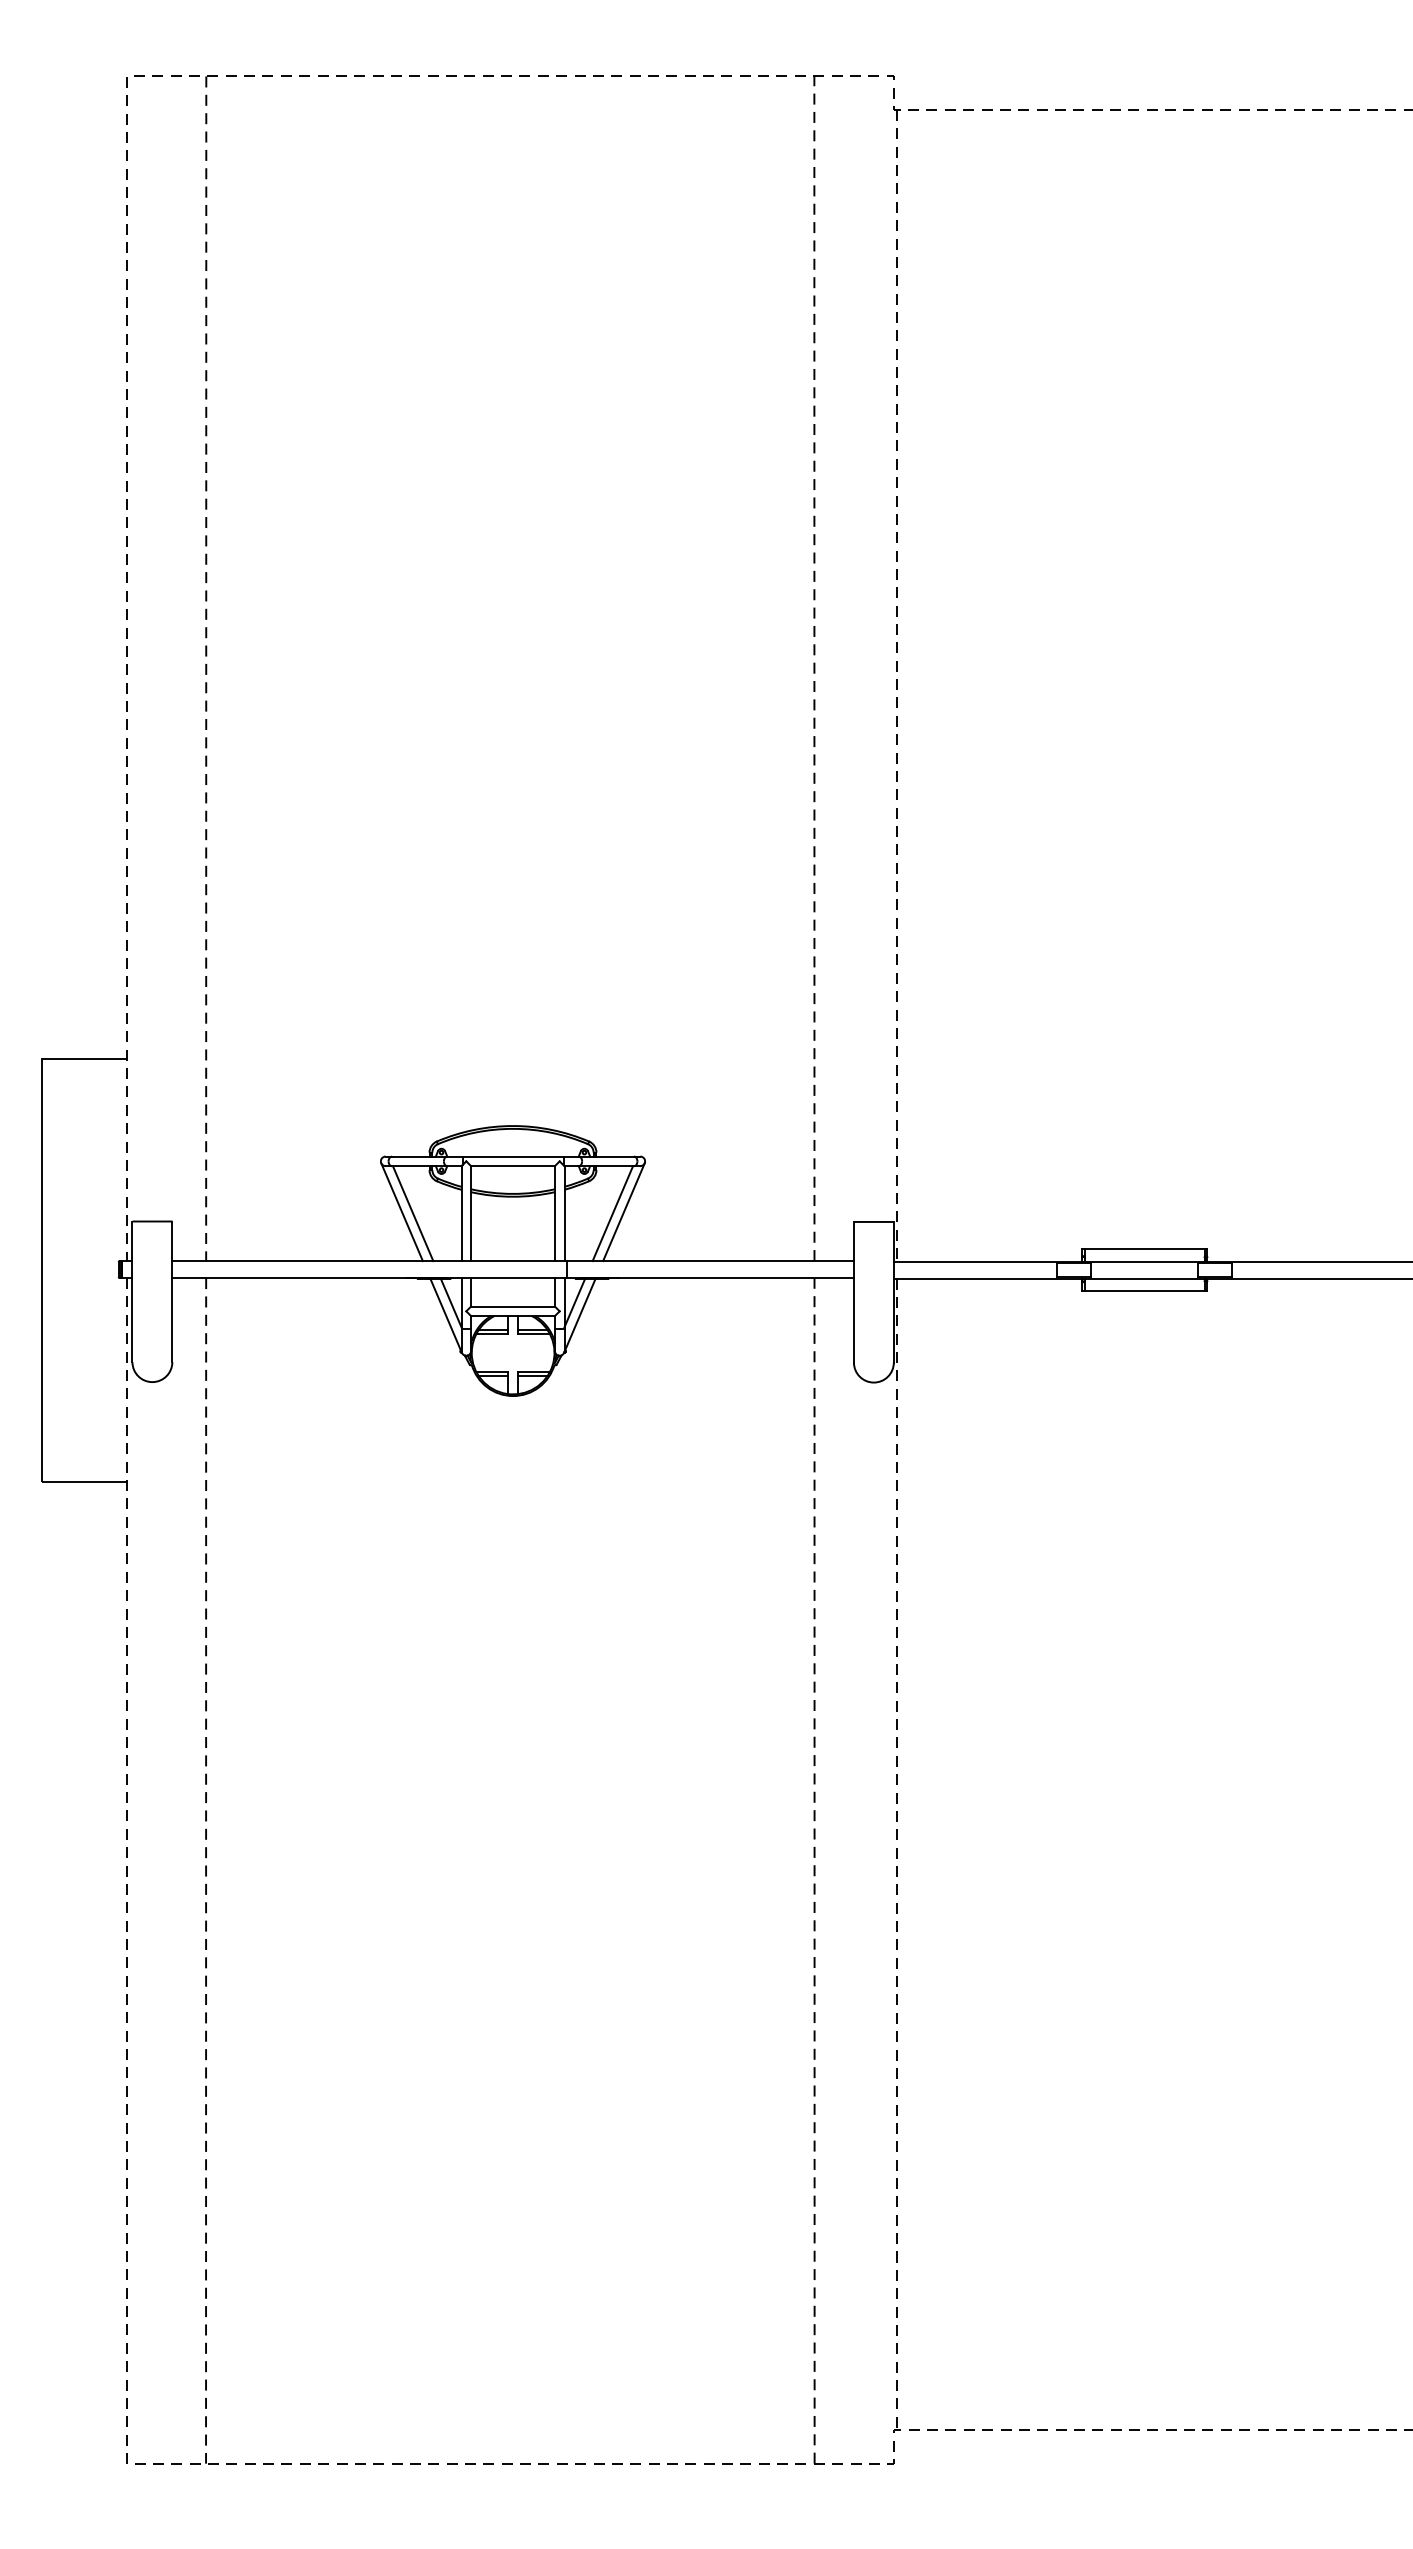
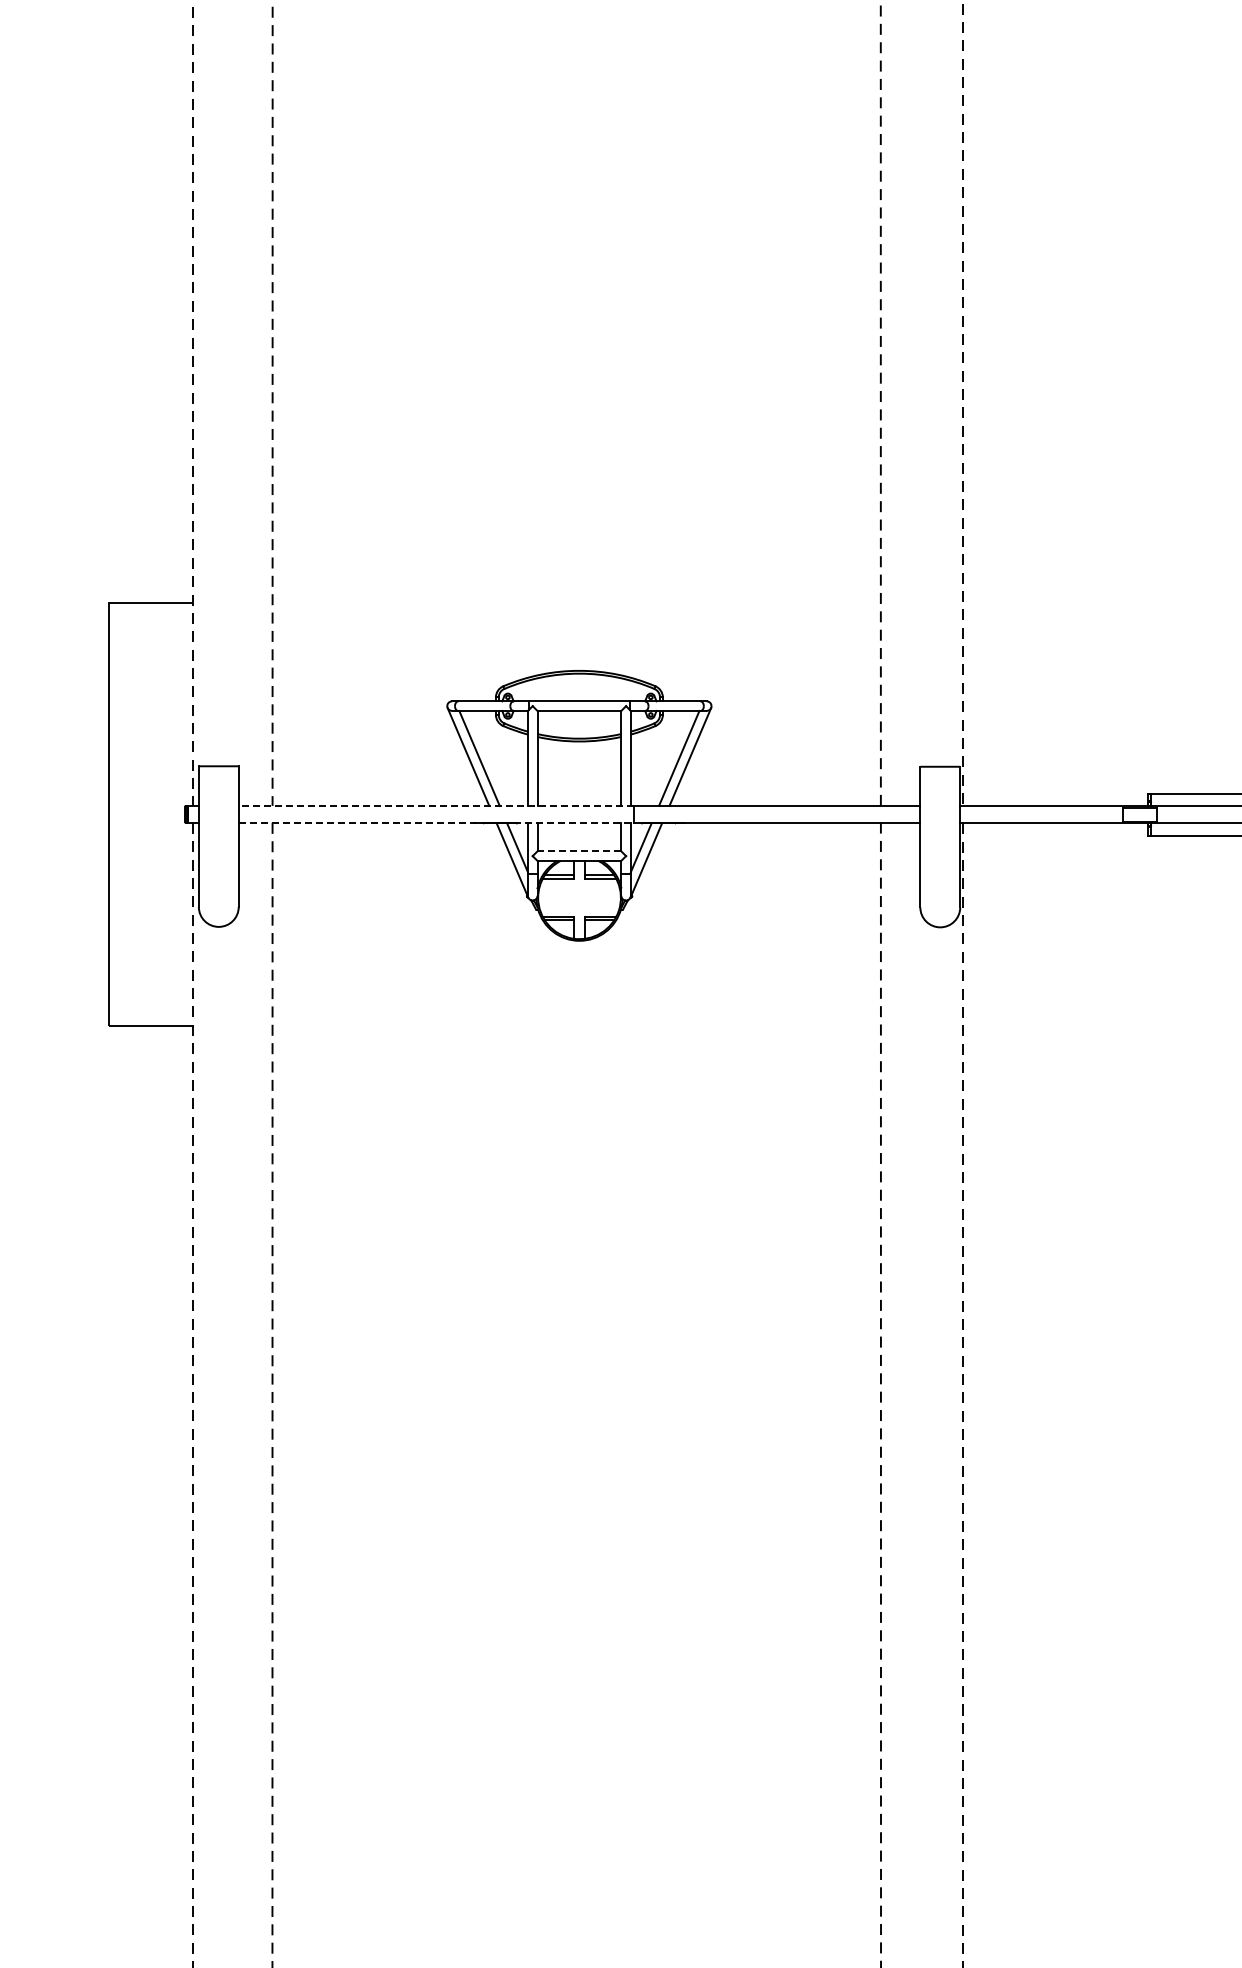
line: (369, 1261) -> (435, 806), solid -> dashed
line: (370, 1278) -> (436, 823), solid -> dashed
line: (513, 1306) -> (579, 851), solid -> dashed

